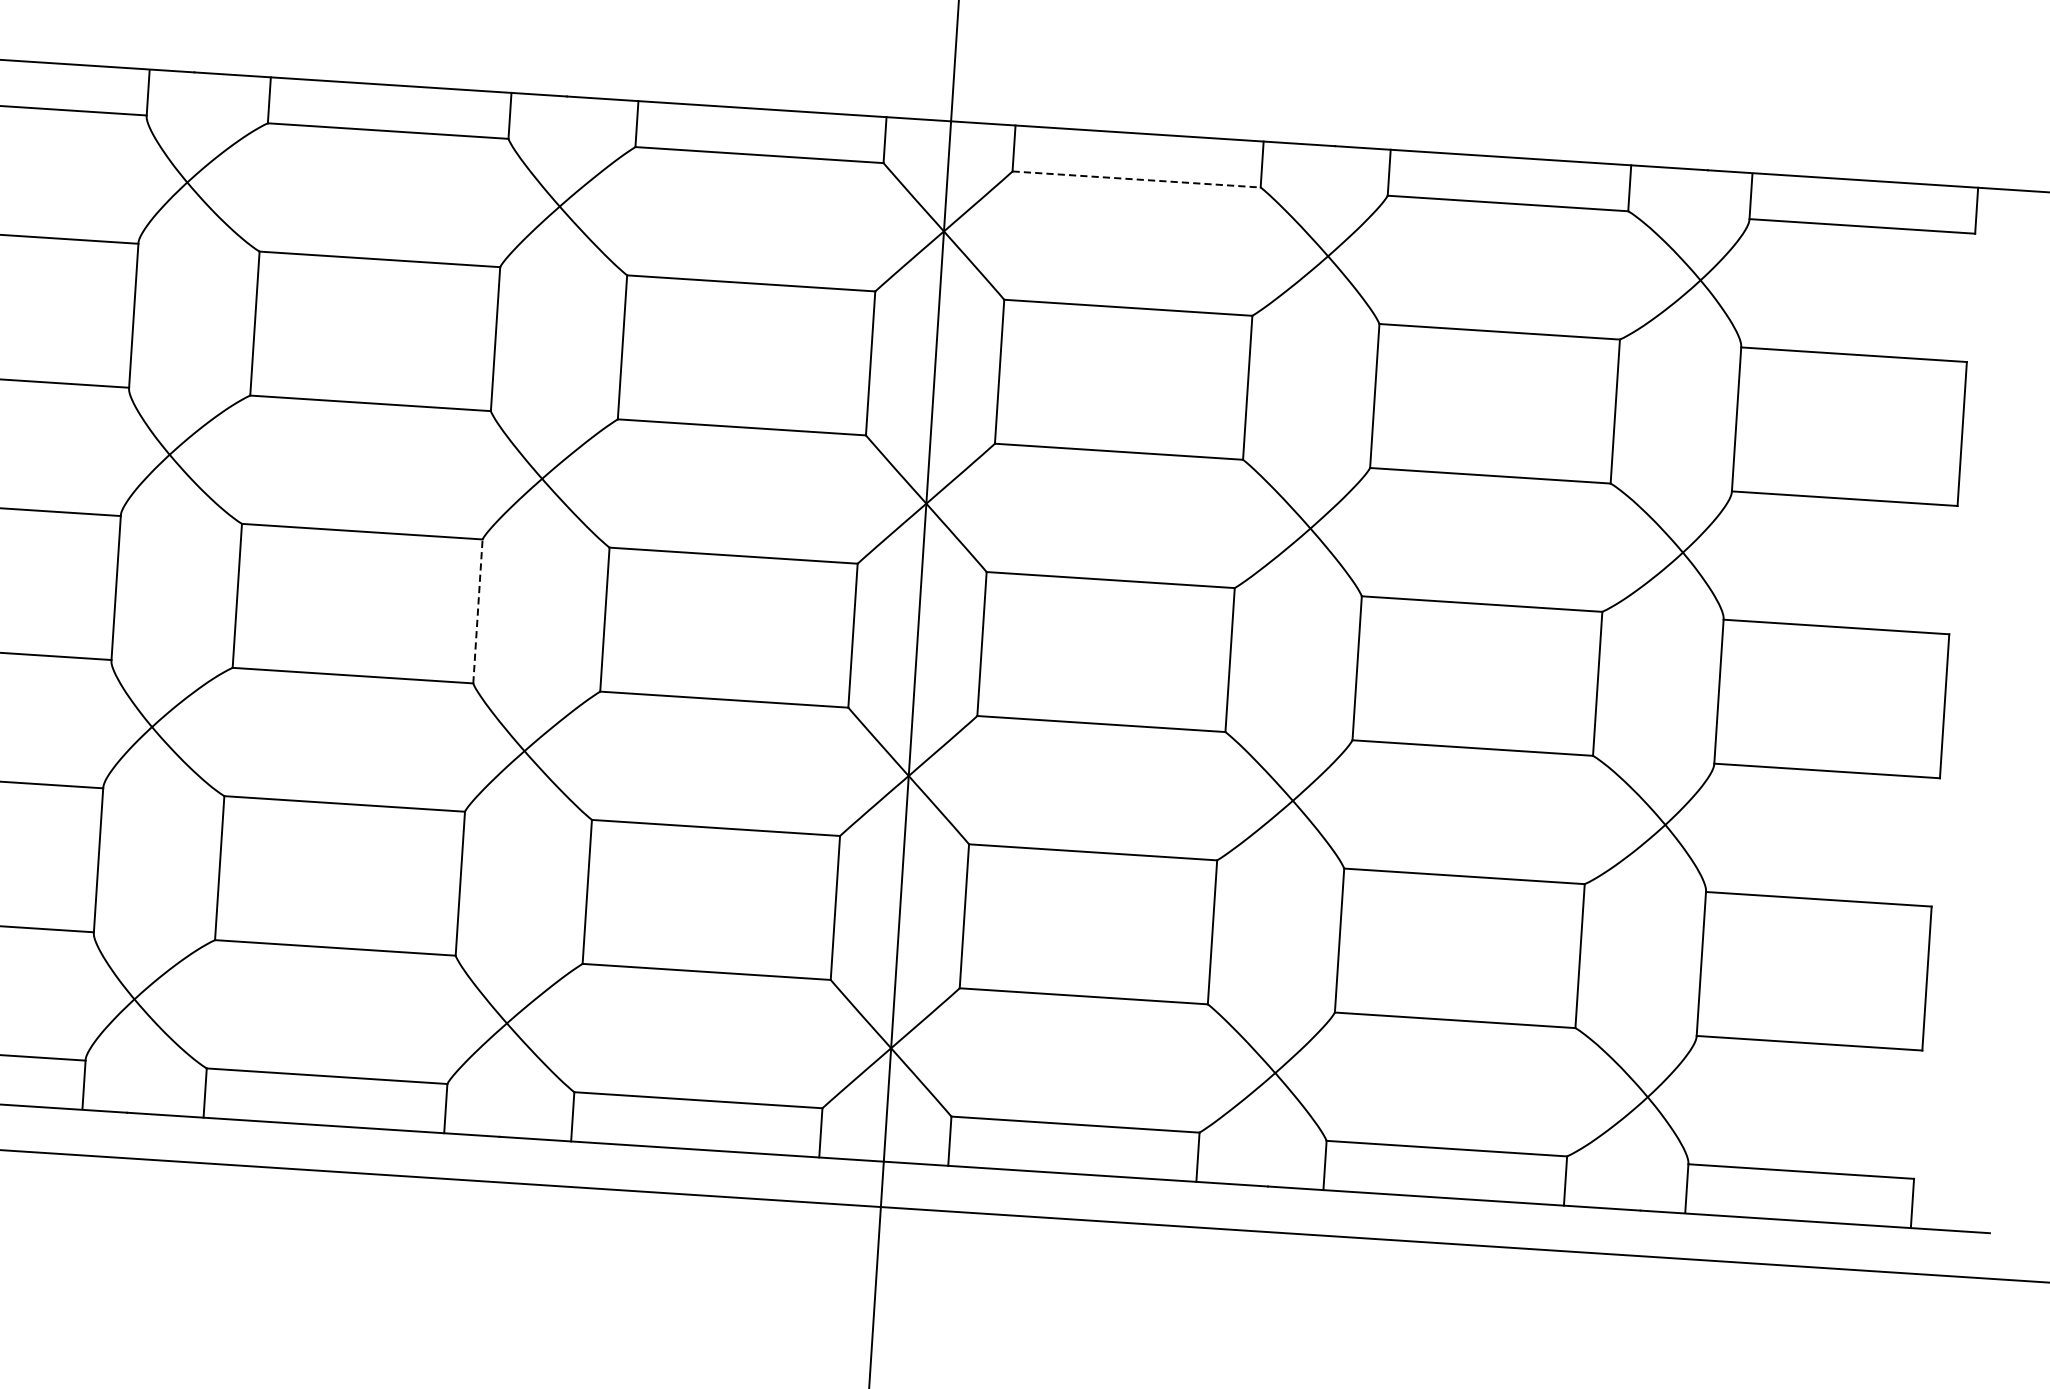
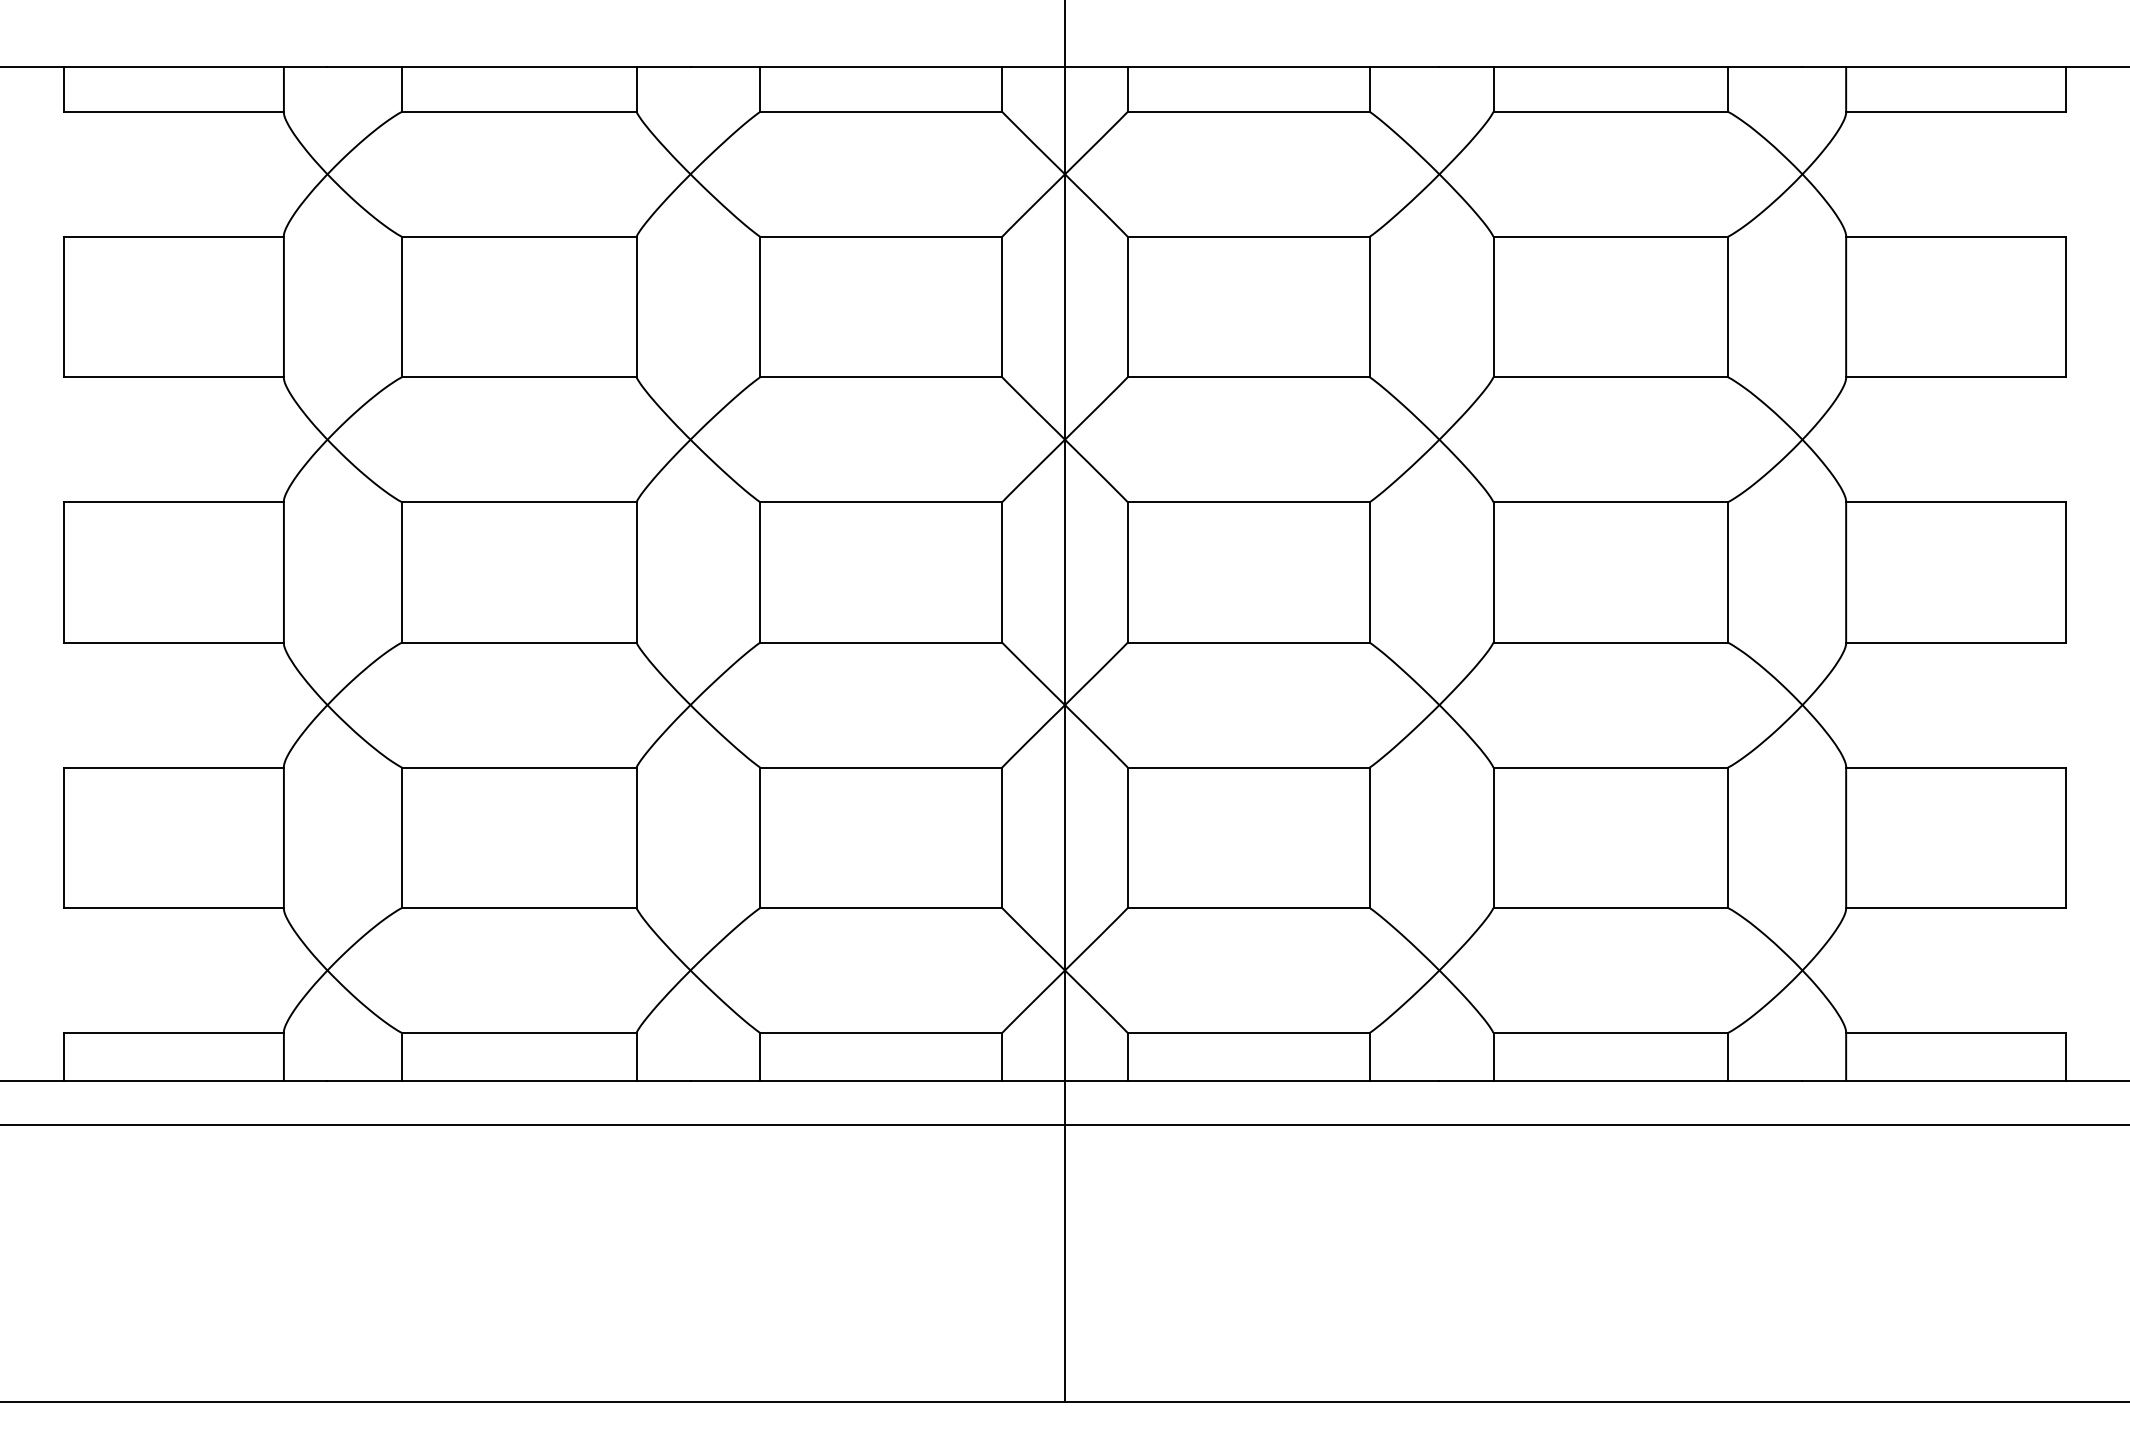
line: (1136, 179) -> (1248, 111), dashed -> solid
line: (477, 610) -> (636, 571), dashed -> solid

